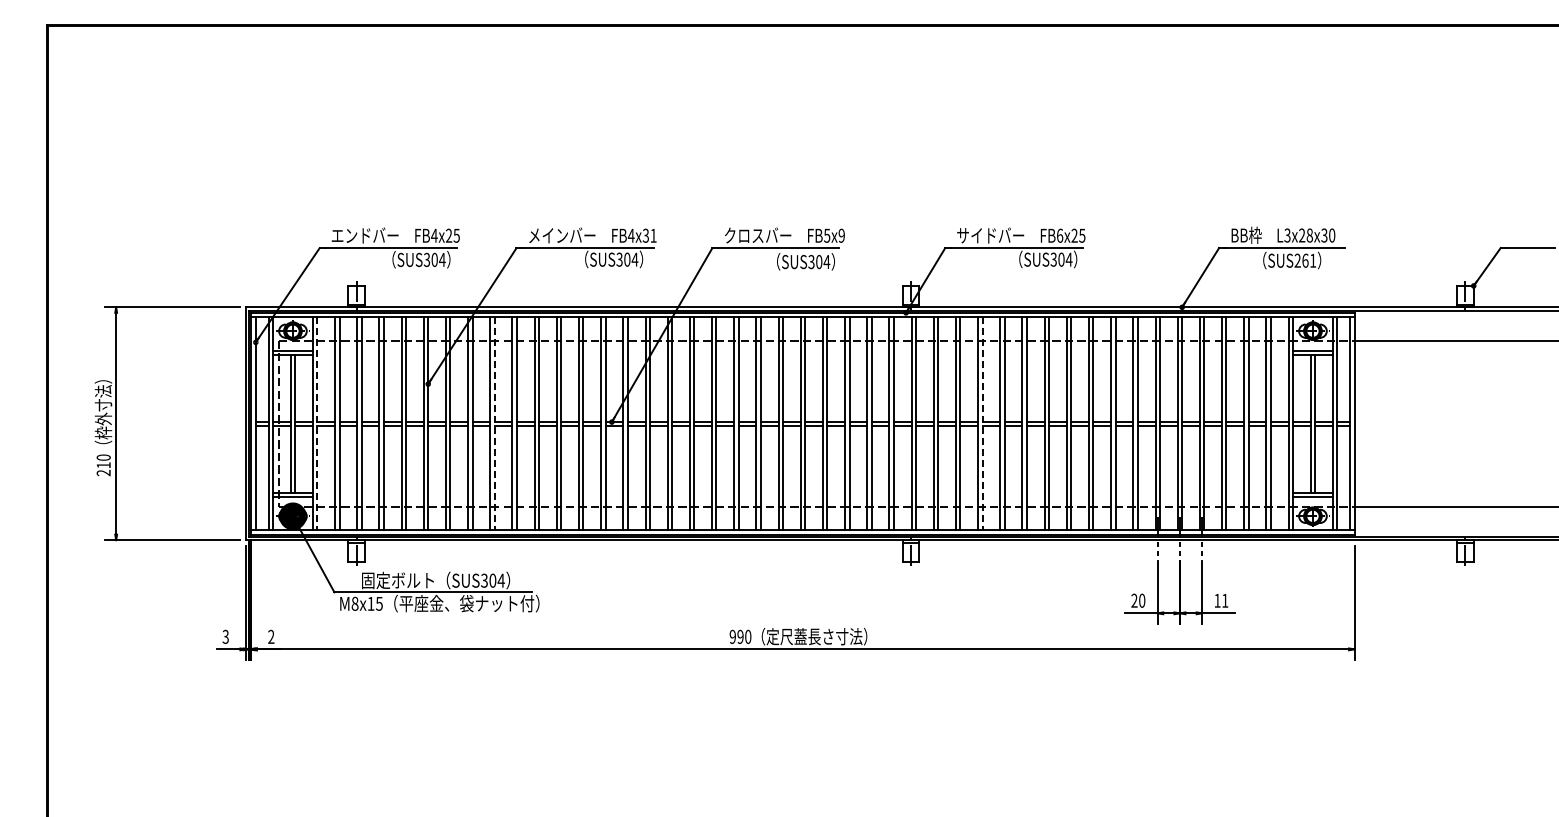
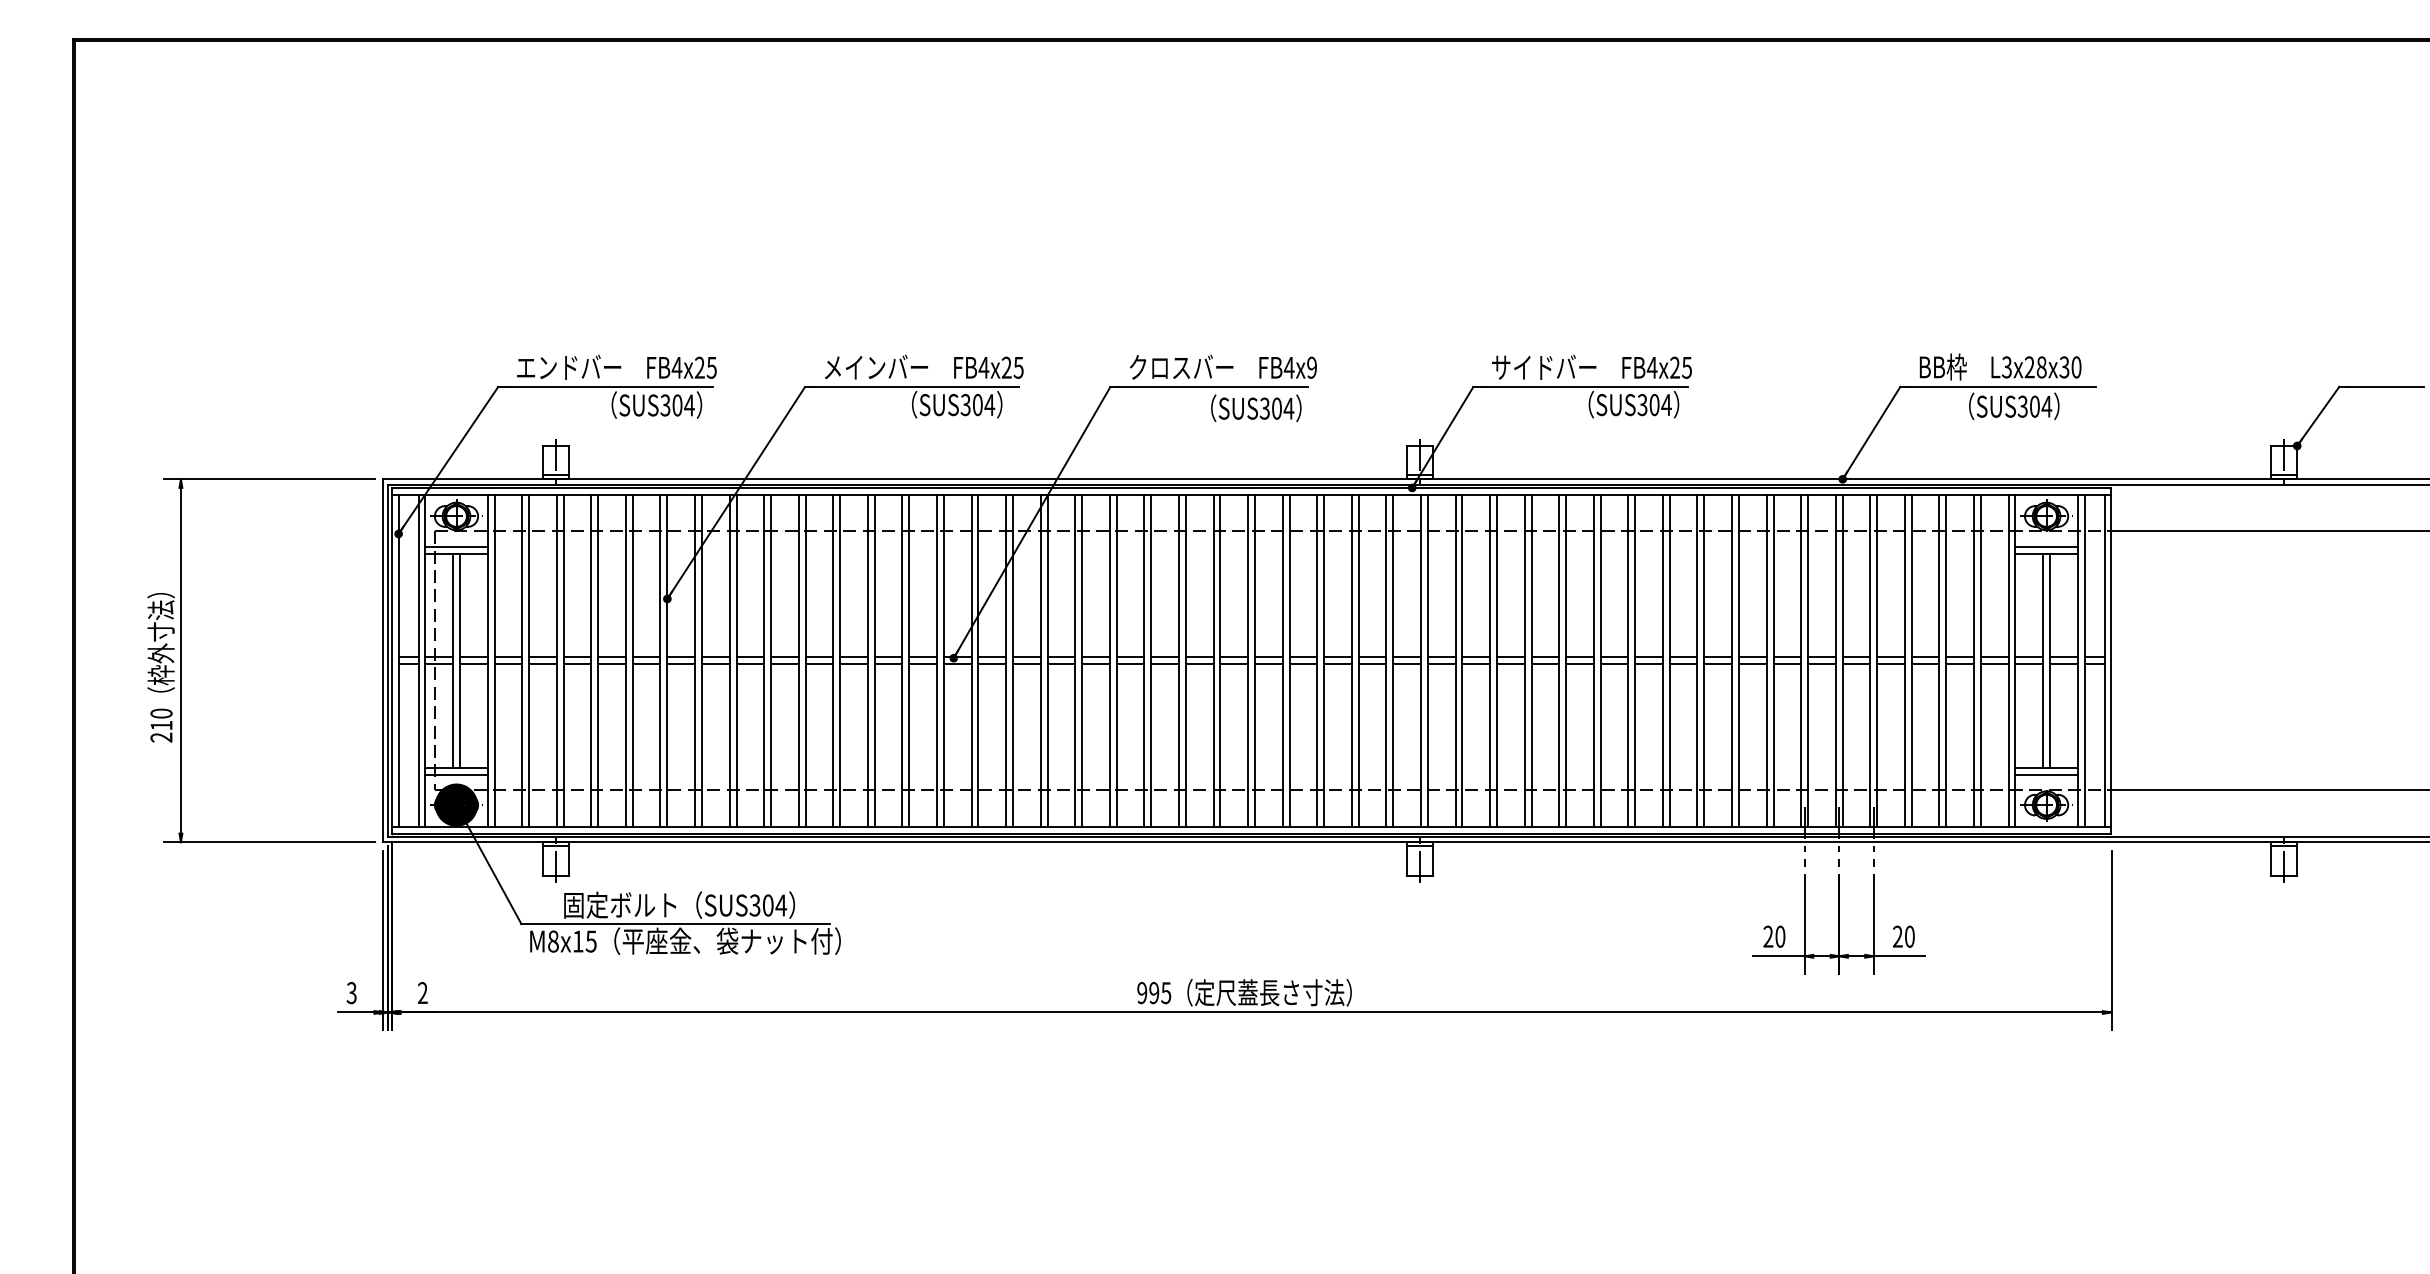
text: (649, 235) -> (1012, 367), FB4x31 -> FB4x25
text: (826, 235) -> (1288, 367), FB5x9 -> FB4x9
text: (1059, 235) -> (1651, 367), FB6x25 -> FB4x25
text: (1305, 260) -> (2034, 406), SUS261 -> SUS304
line: (317, 424) -> (494, 661), dashed -> solid
line: (494, 424) -> (770, 661), dashed -> solid
line: (982, 424) -> (1531, 661), dashed -> solid
text: (1221, 600) -> (1904, 936), 11 -> 20
text: (748, 636) -> (1166, 992), 990 -> 995

